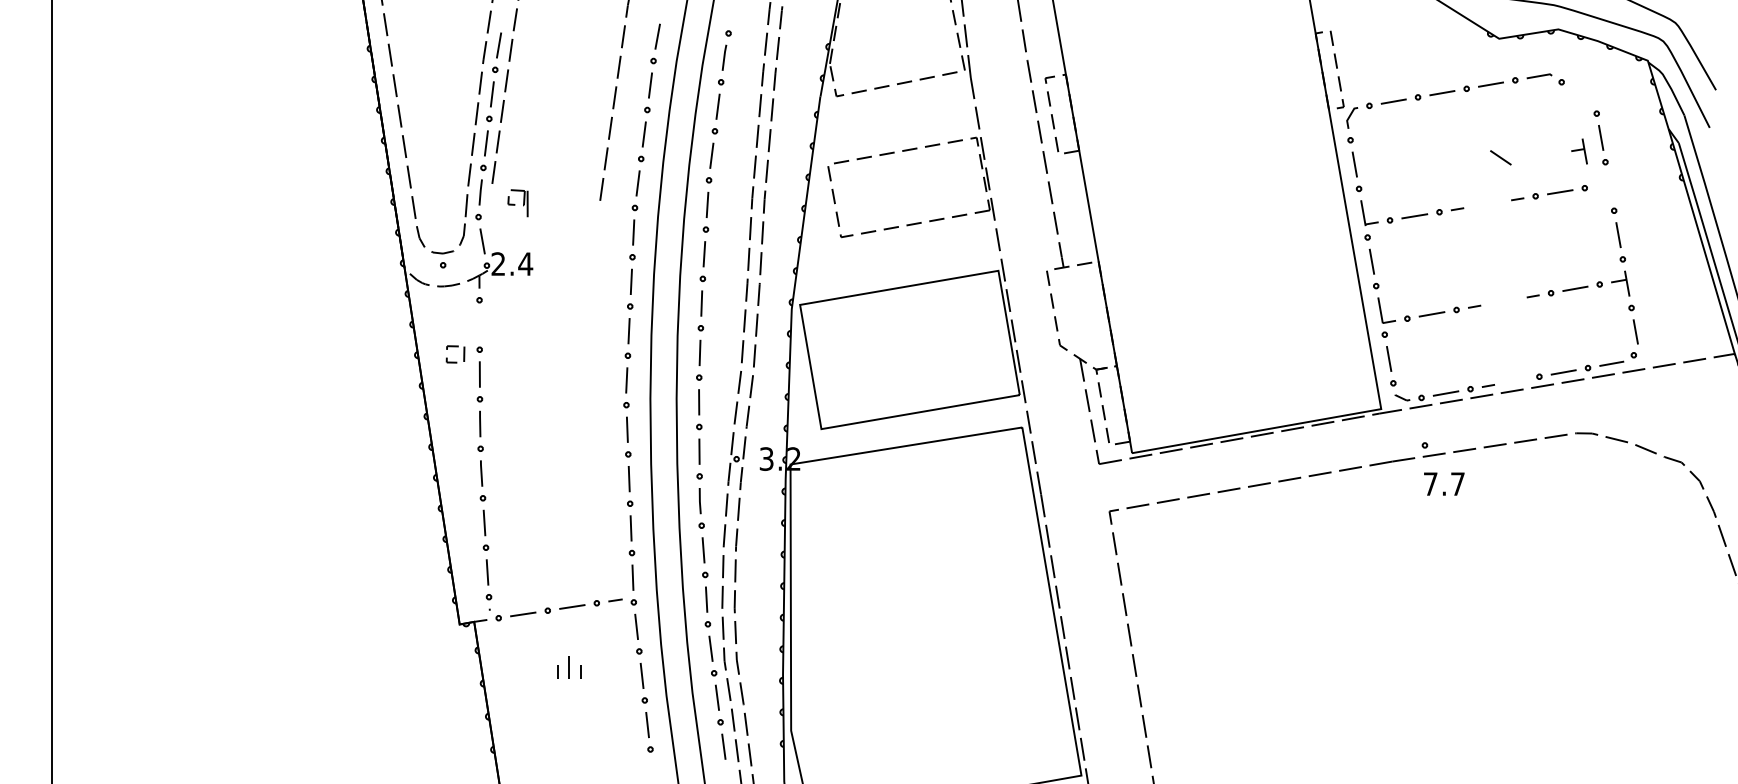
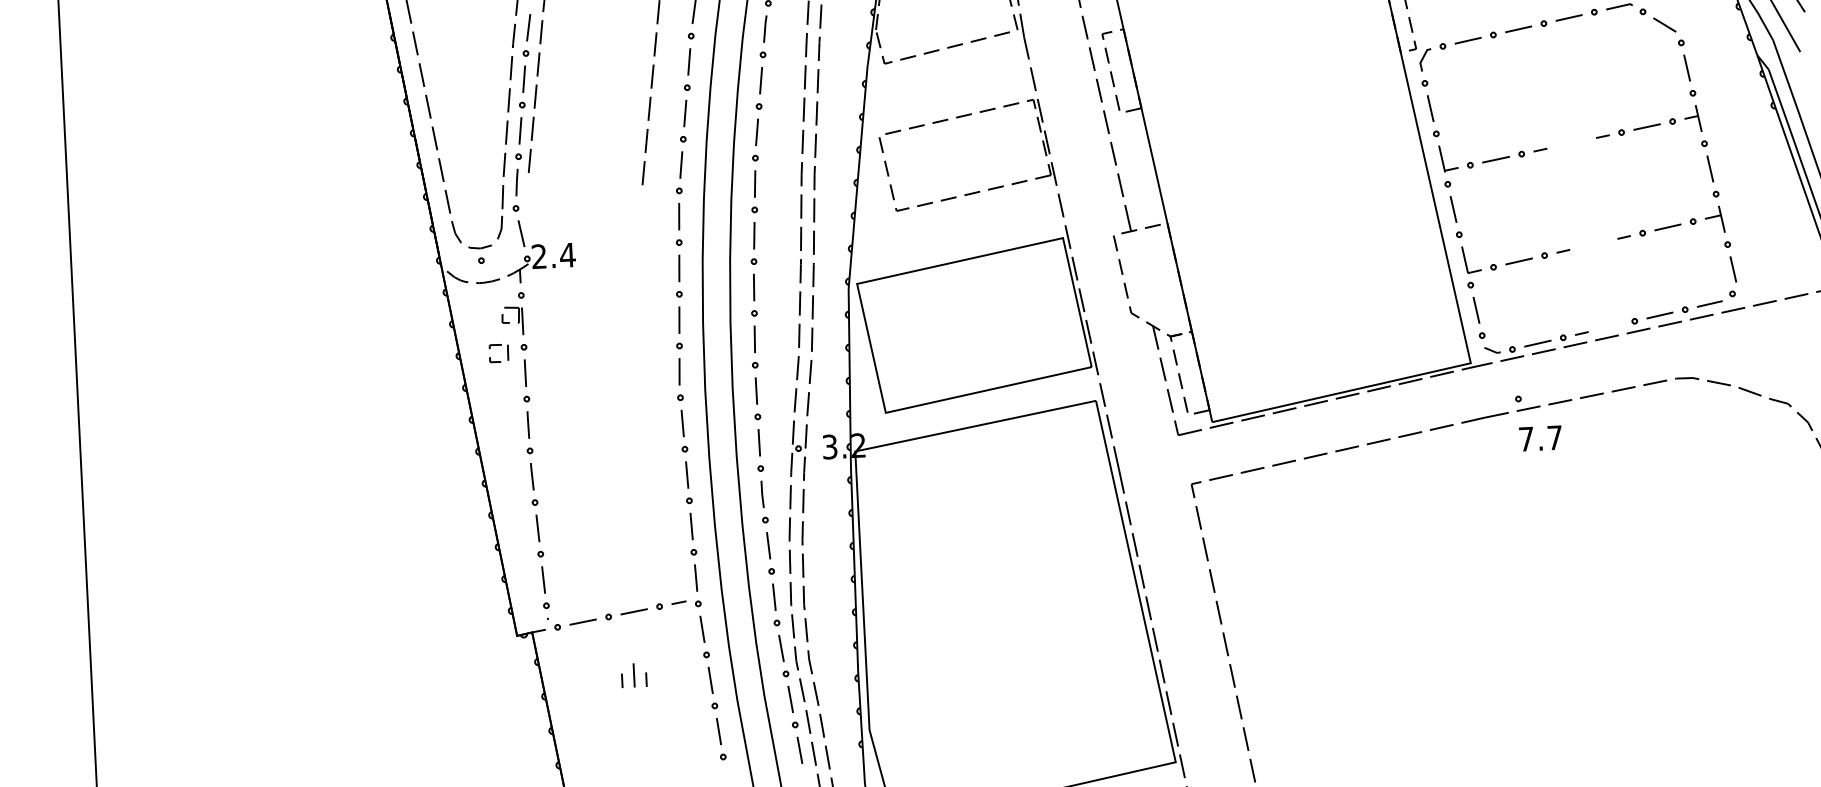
part: (1579, 151) -> (1693, 118), moved
line: (1500, 157) -> (1664, 24), moved
part: (517, 203) -> (512, 321), moved

